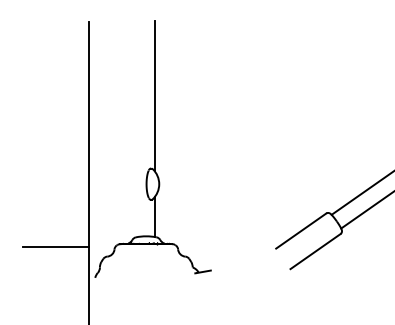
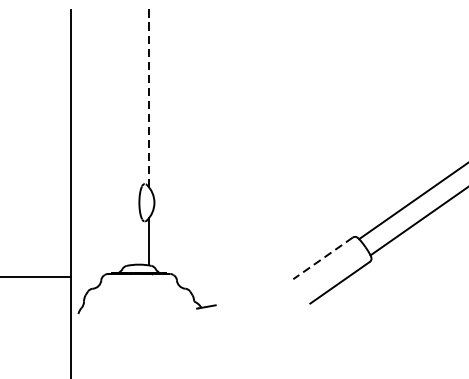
line: (154, 95) -> (148, 97), solid -> dashed
line: (301, 231) -> (323, 258), solid -> dashed

